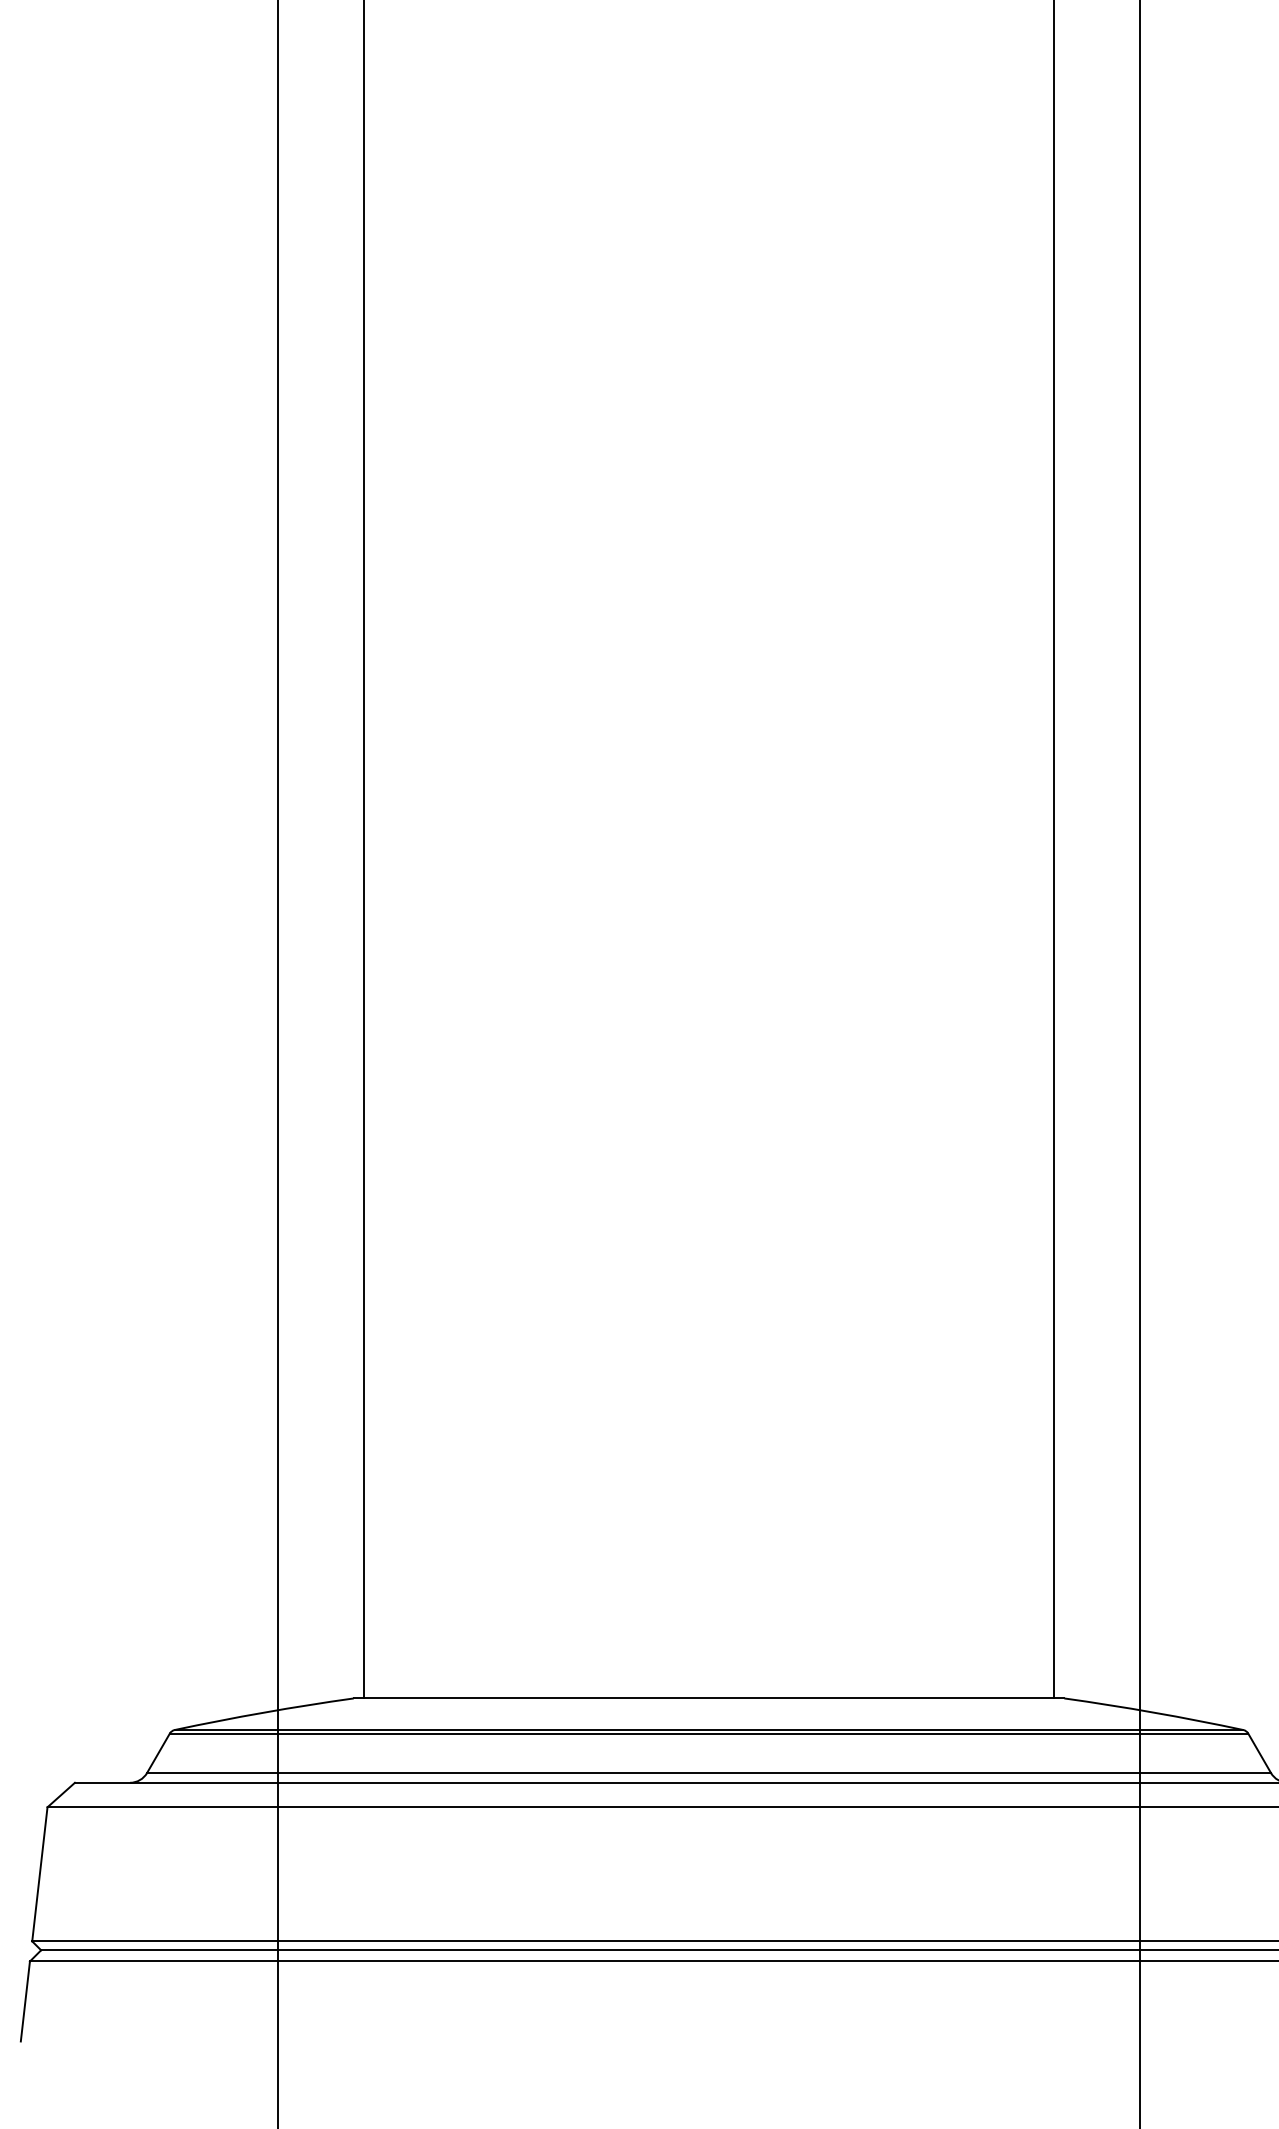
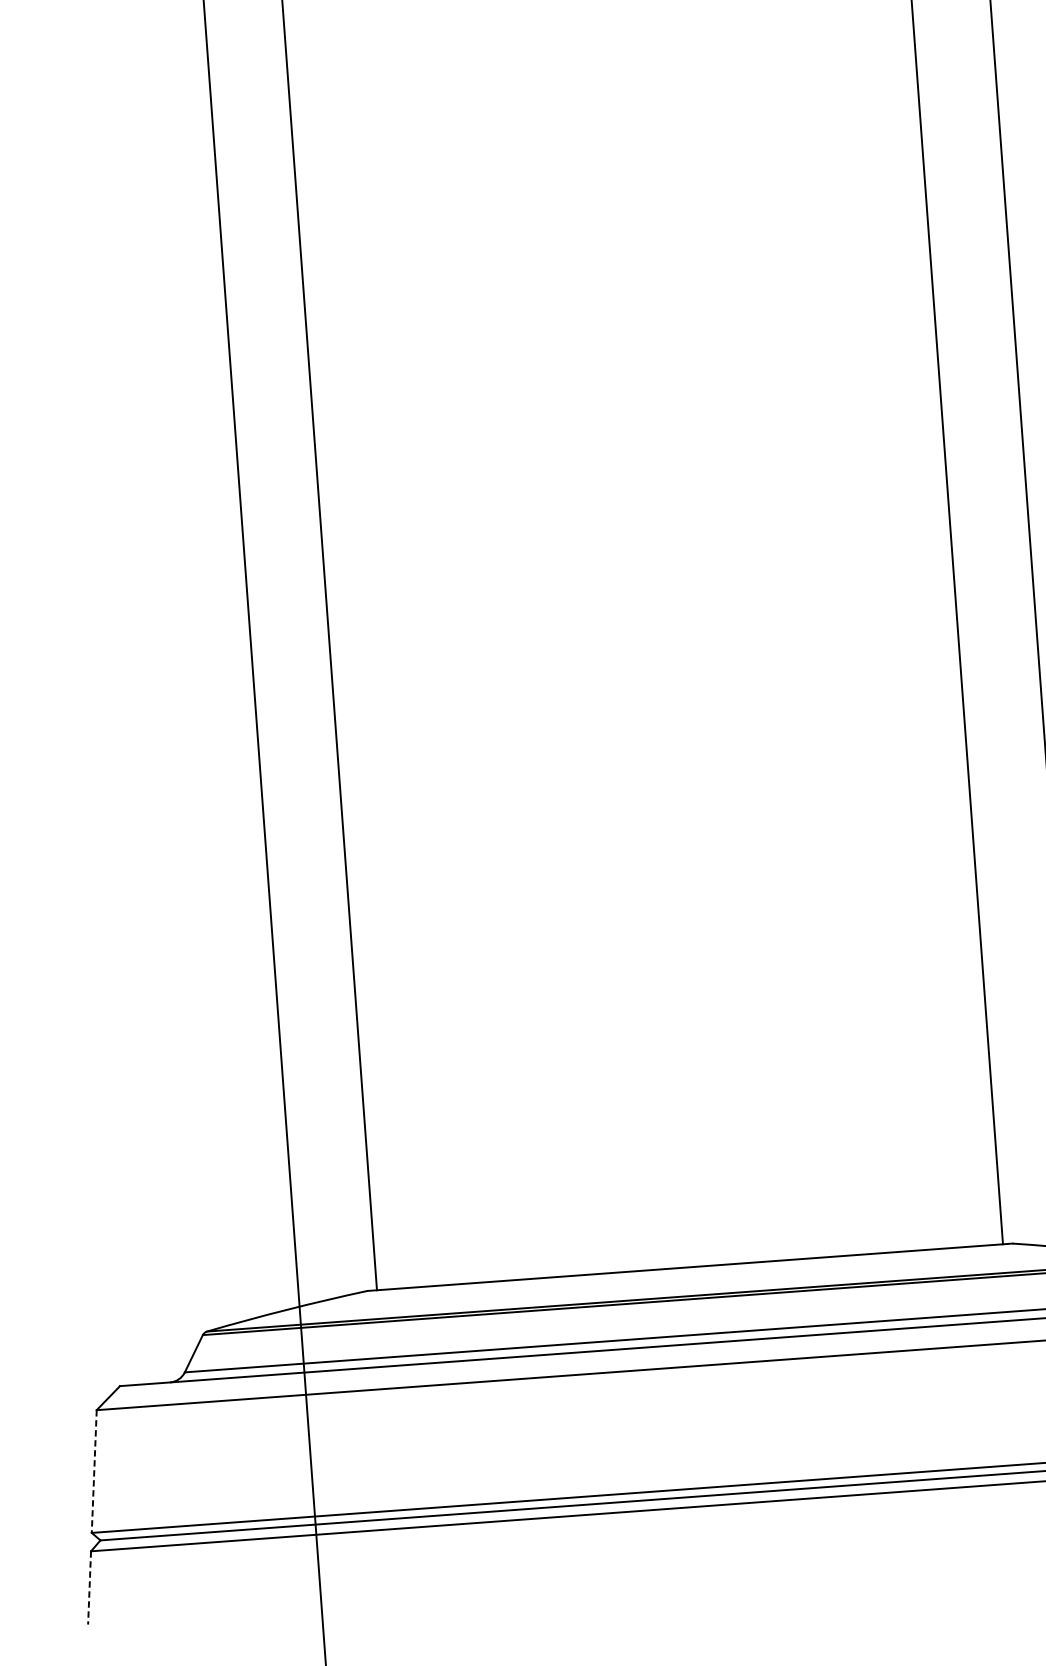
line: (39, 1874) -> (93, 1471), solid -> dashed
line: (25, 2001) -> (89, 1587), solid -> dashed

